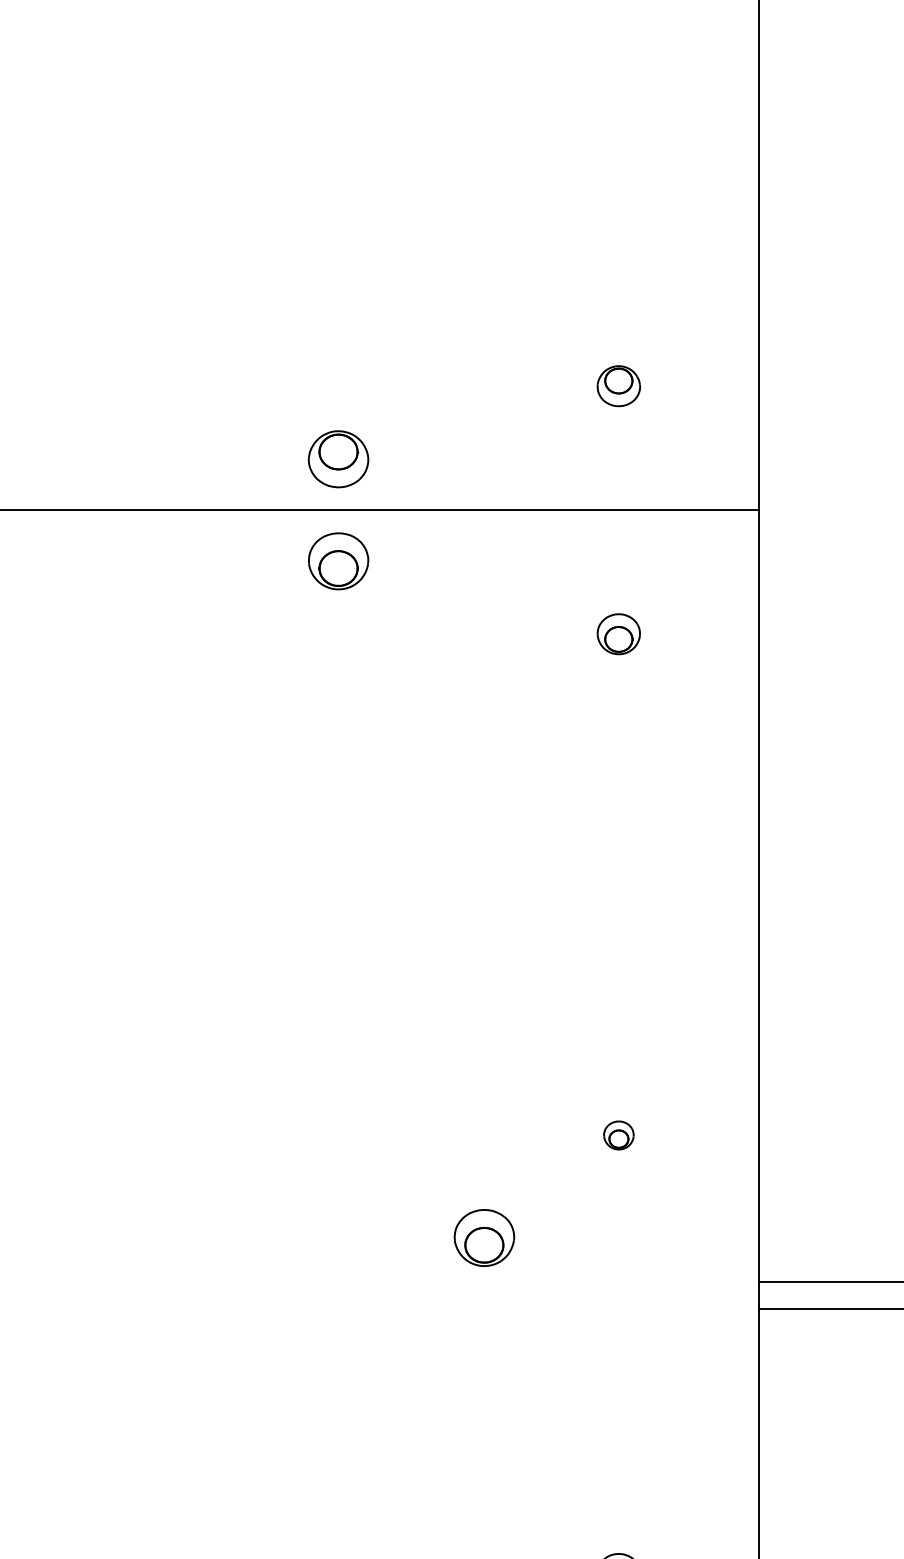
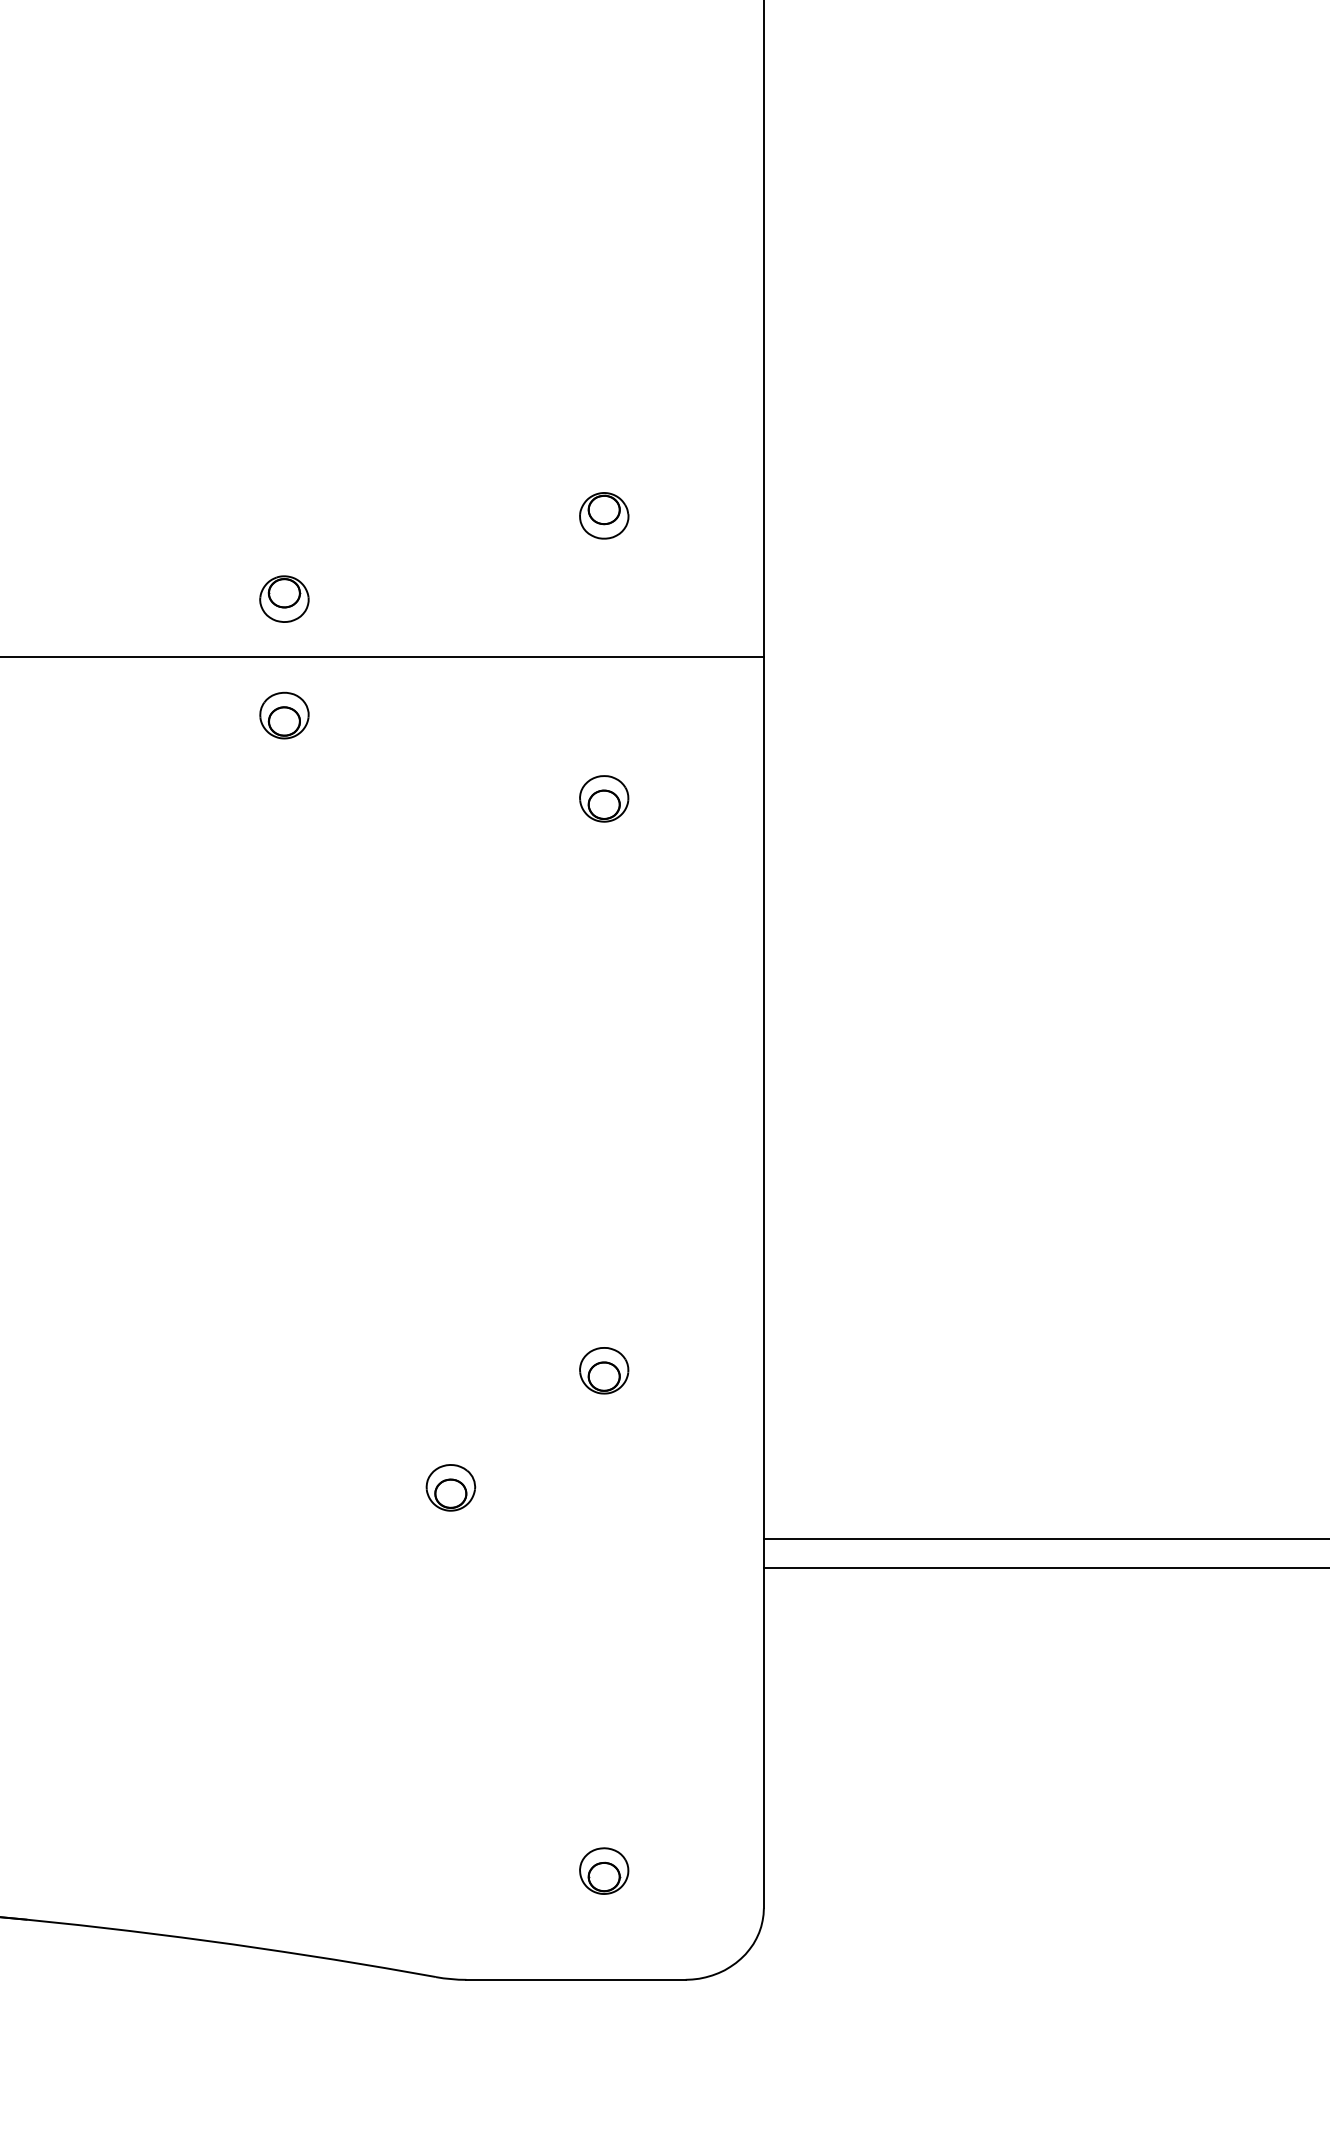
part: (338, 458) -> (284, 598), size x0.71
part: (338, 561) -> (284, 715), size x0.71
part: (619, 1135) -> (604, 1370), size x1.43
part: (484, 1237) -> (450, 1487), size x0.71

